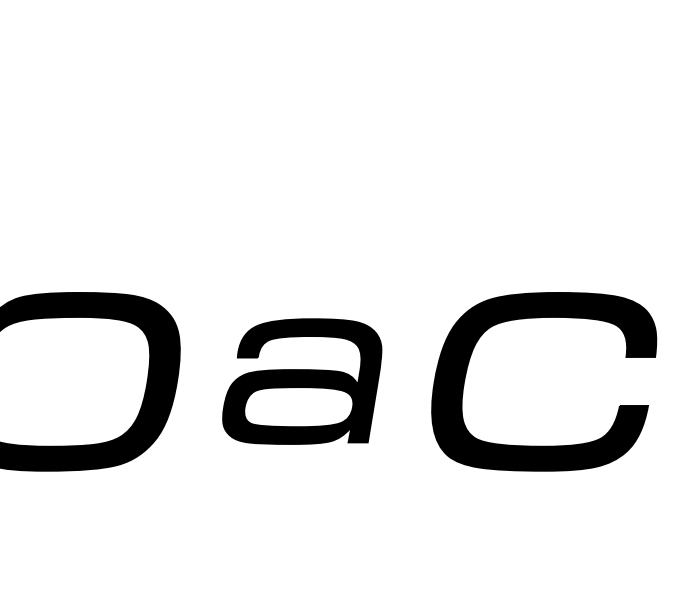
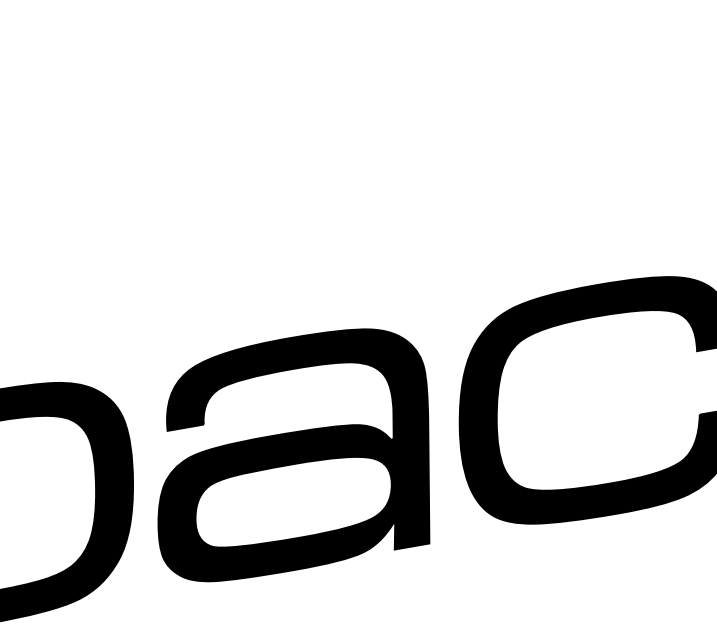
part: (302, 381) -> (292, 453), size x1.43

